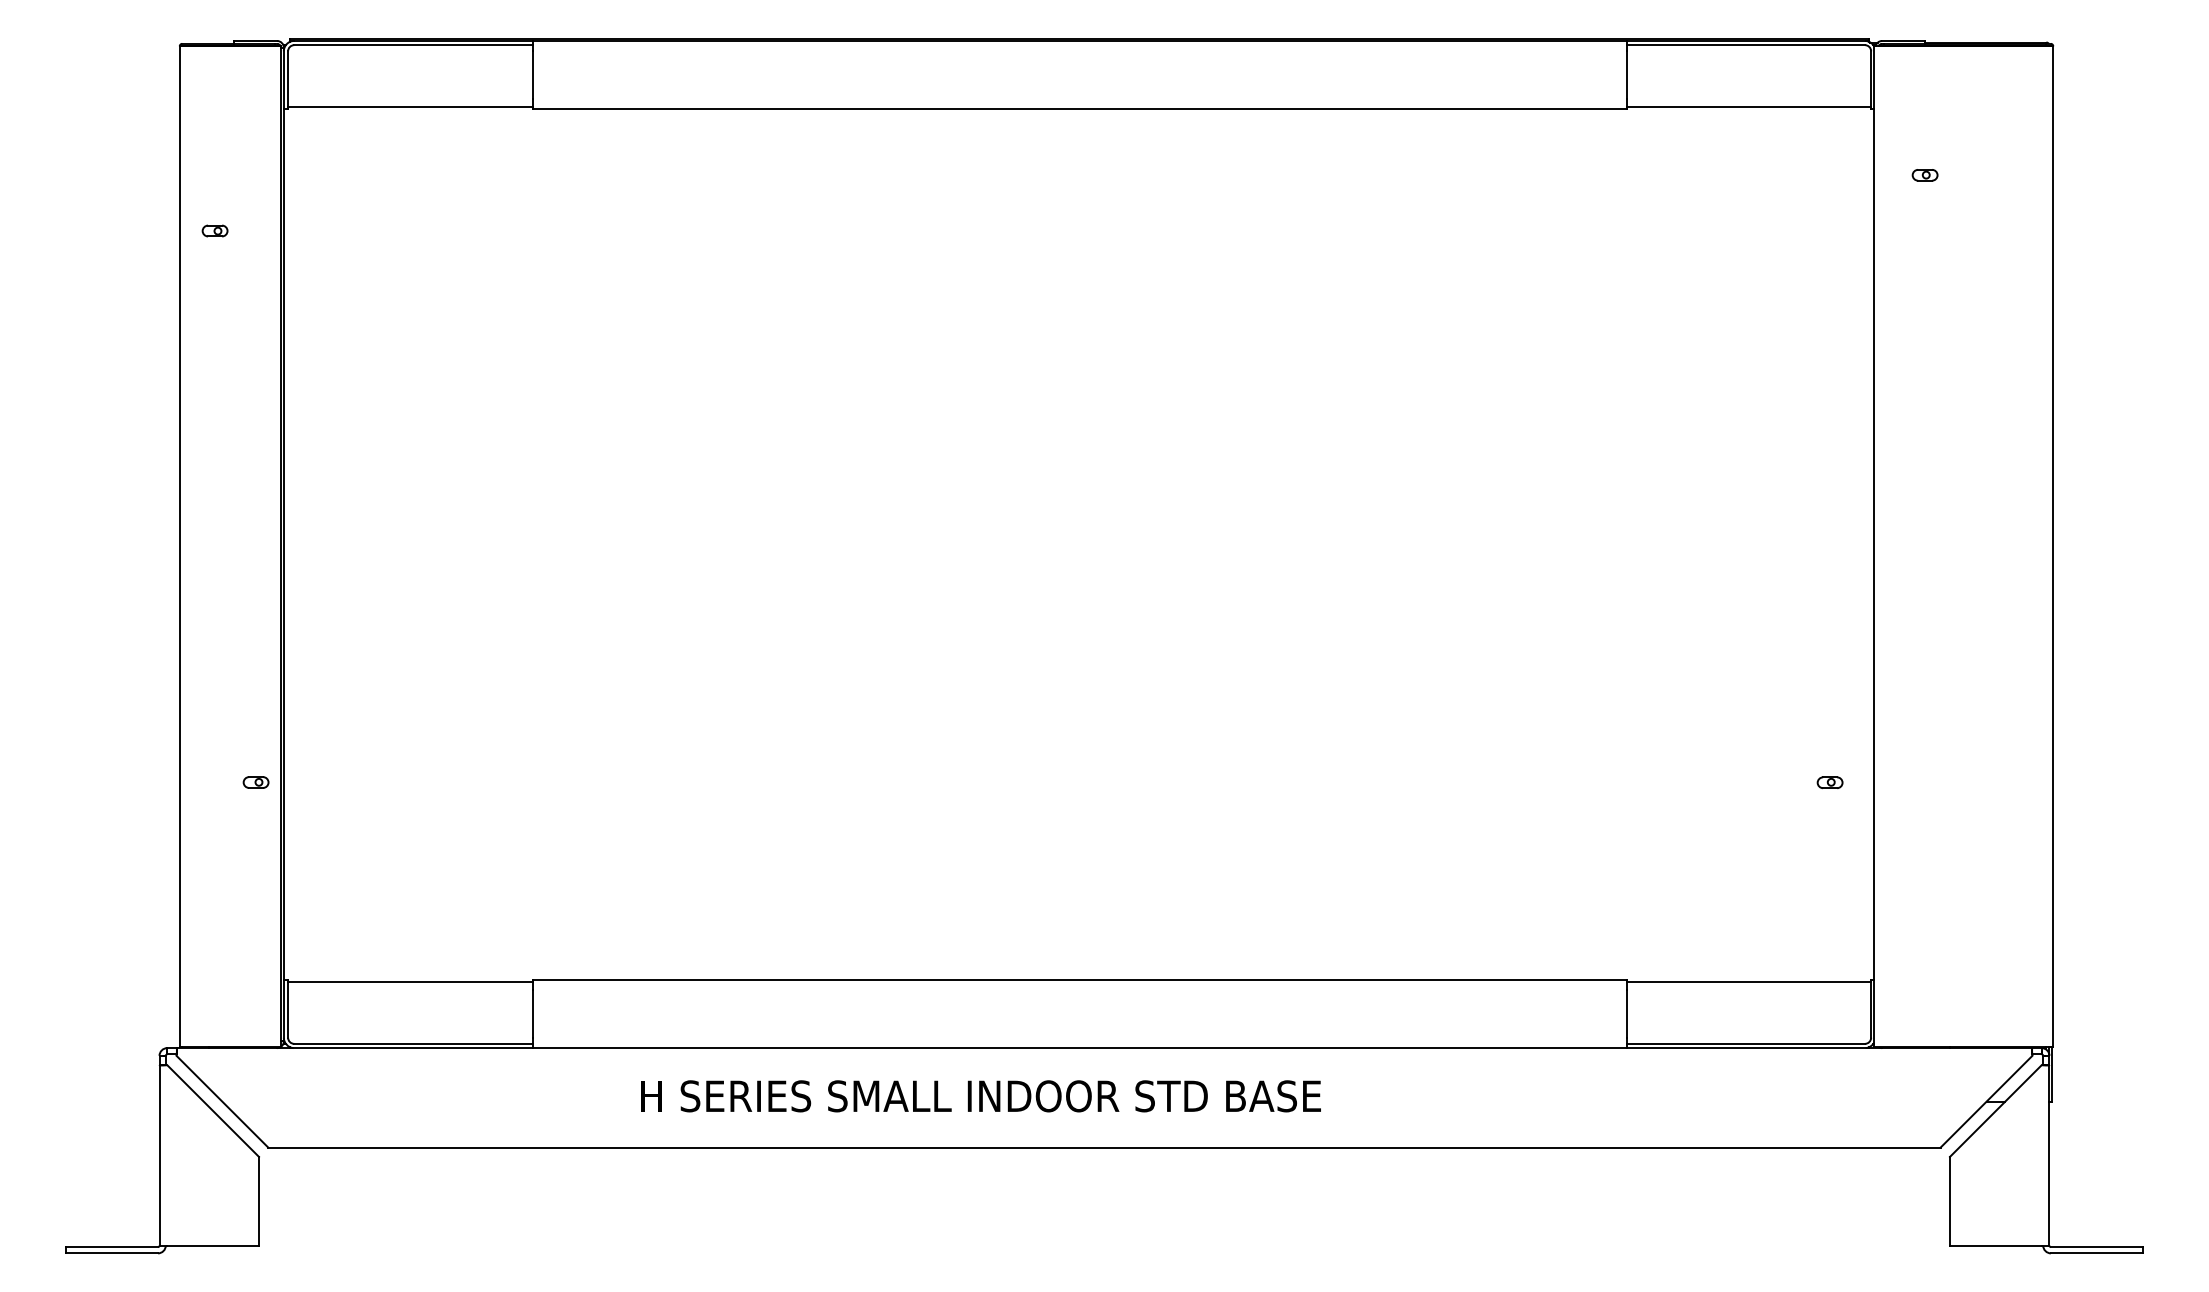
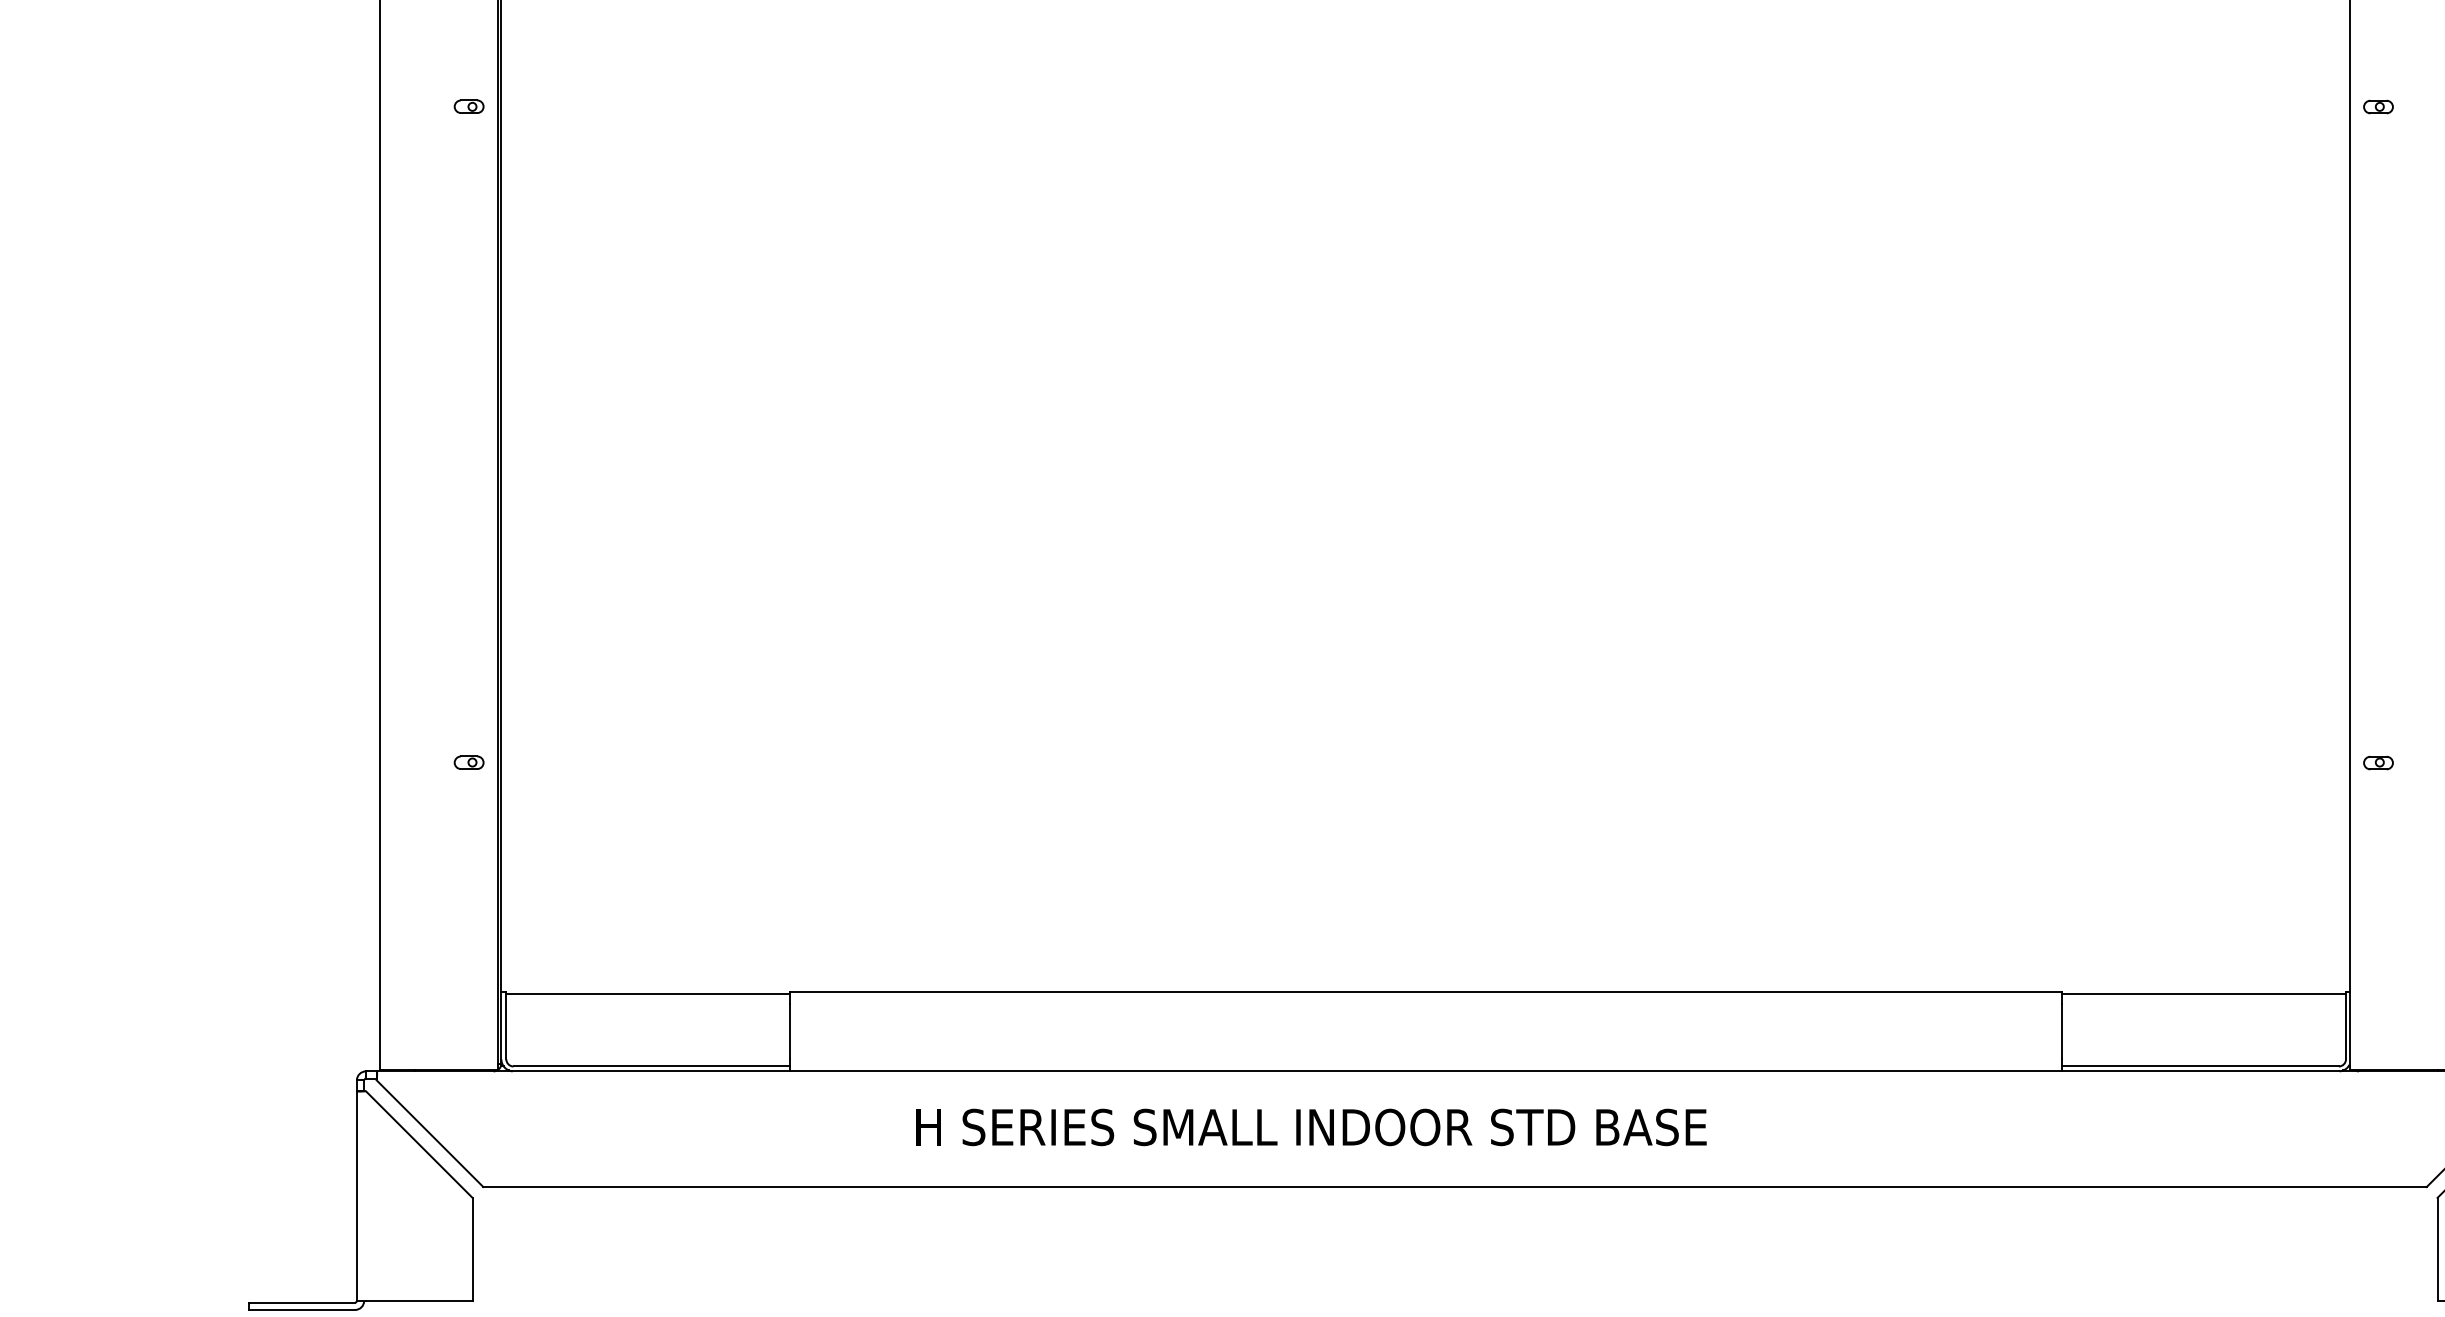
part: (1924, 175) -> (2377, 107), moved
part: (214, 230) -> (468, 106), moved
part: (1829, 782) -> (2377, 762), moved

